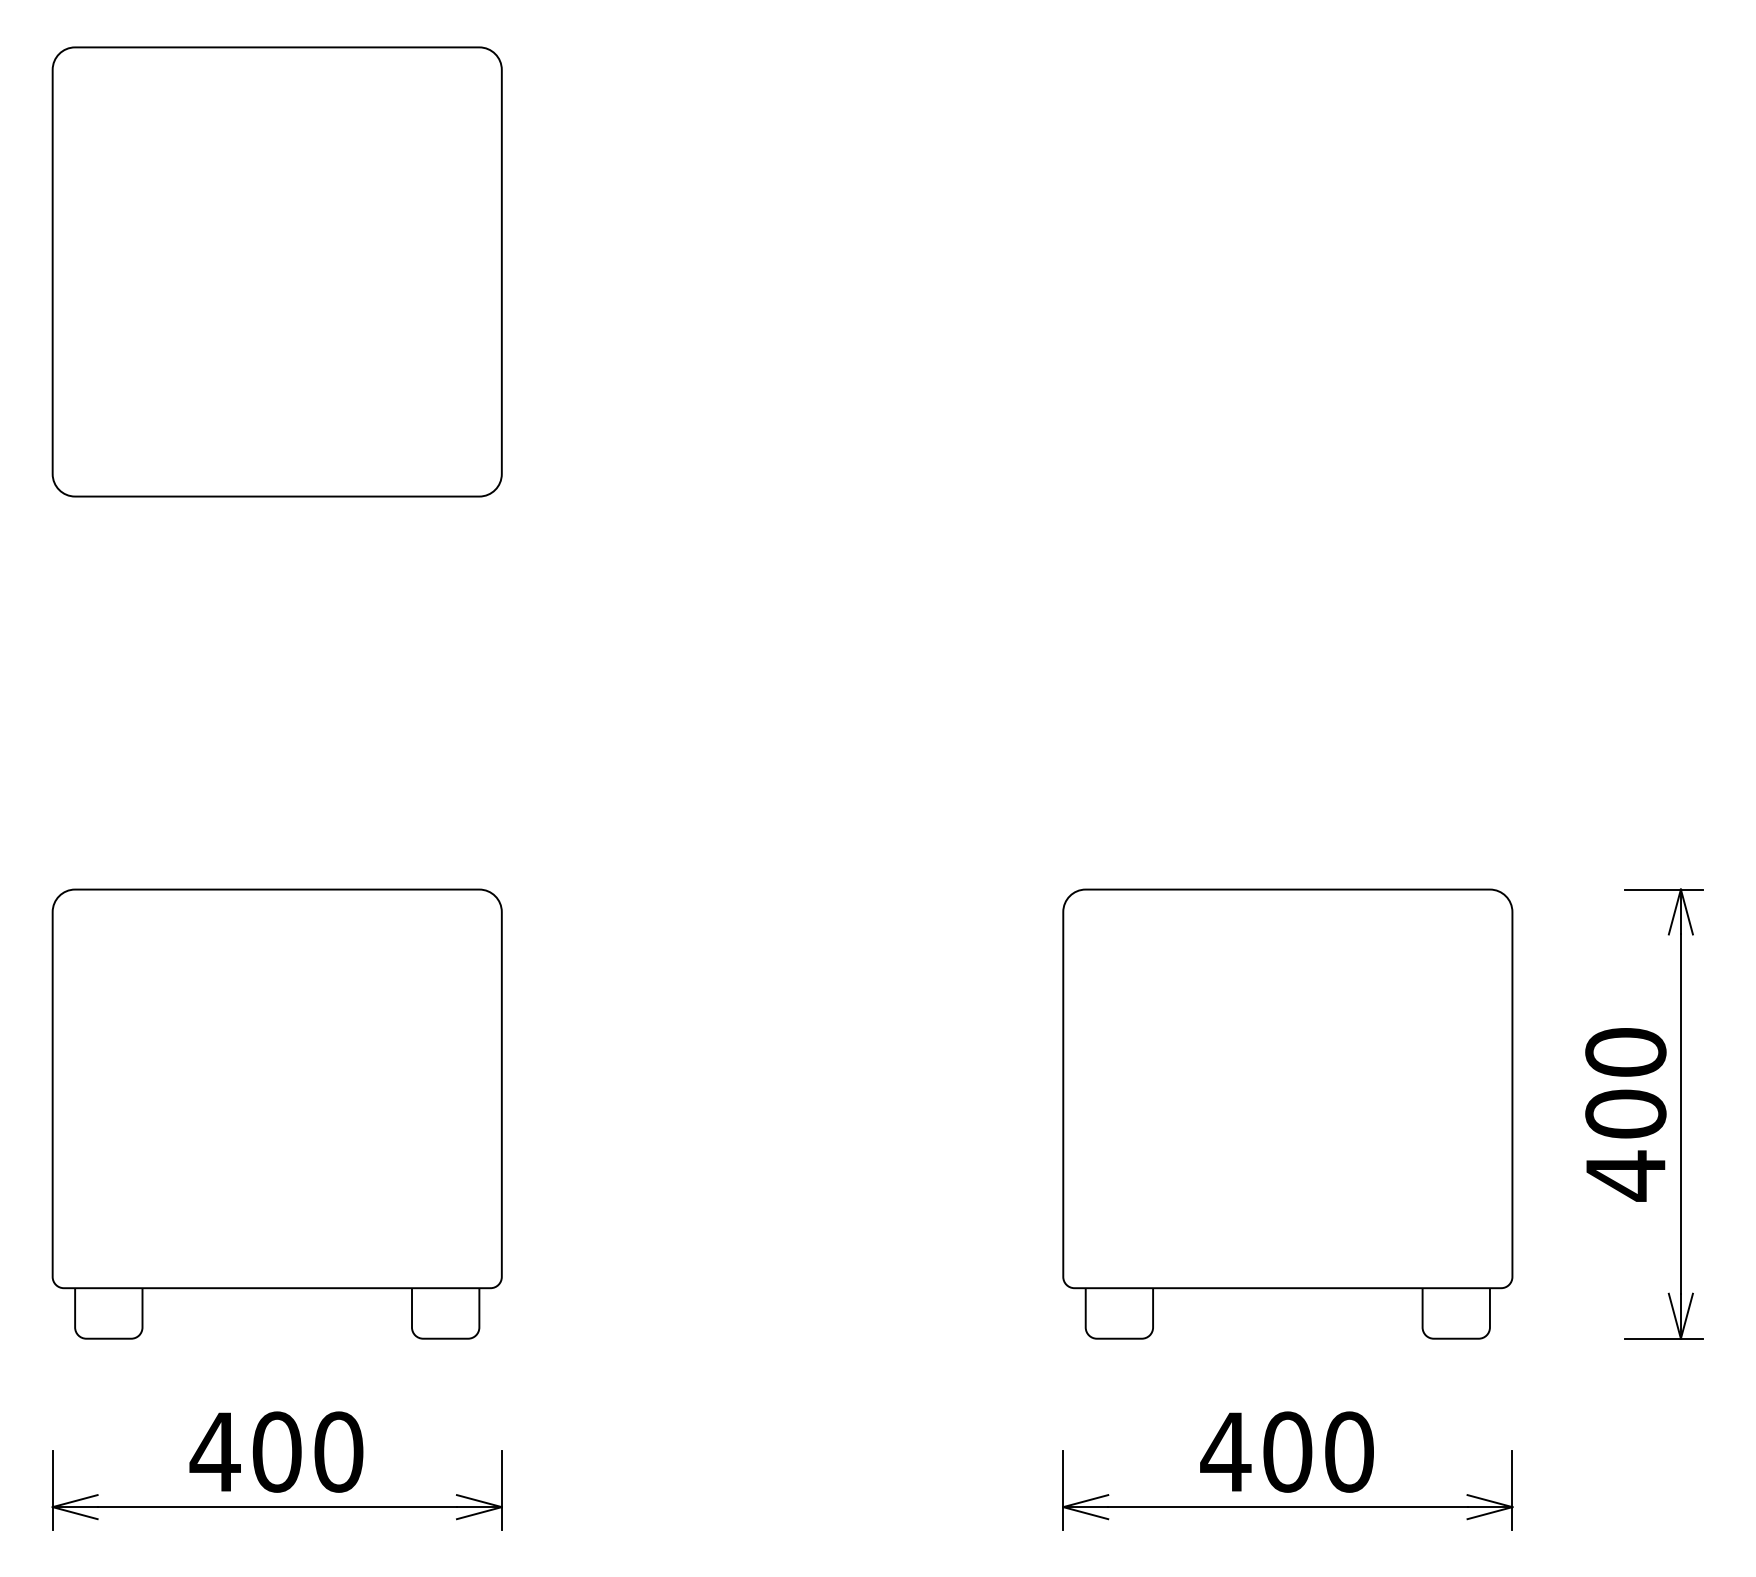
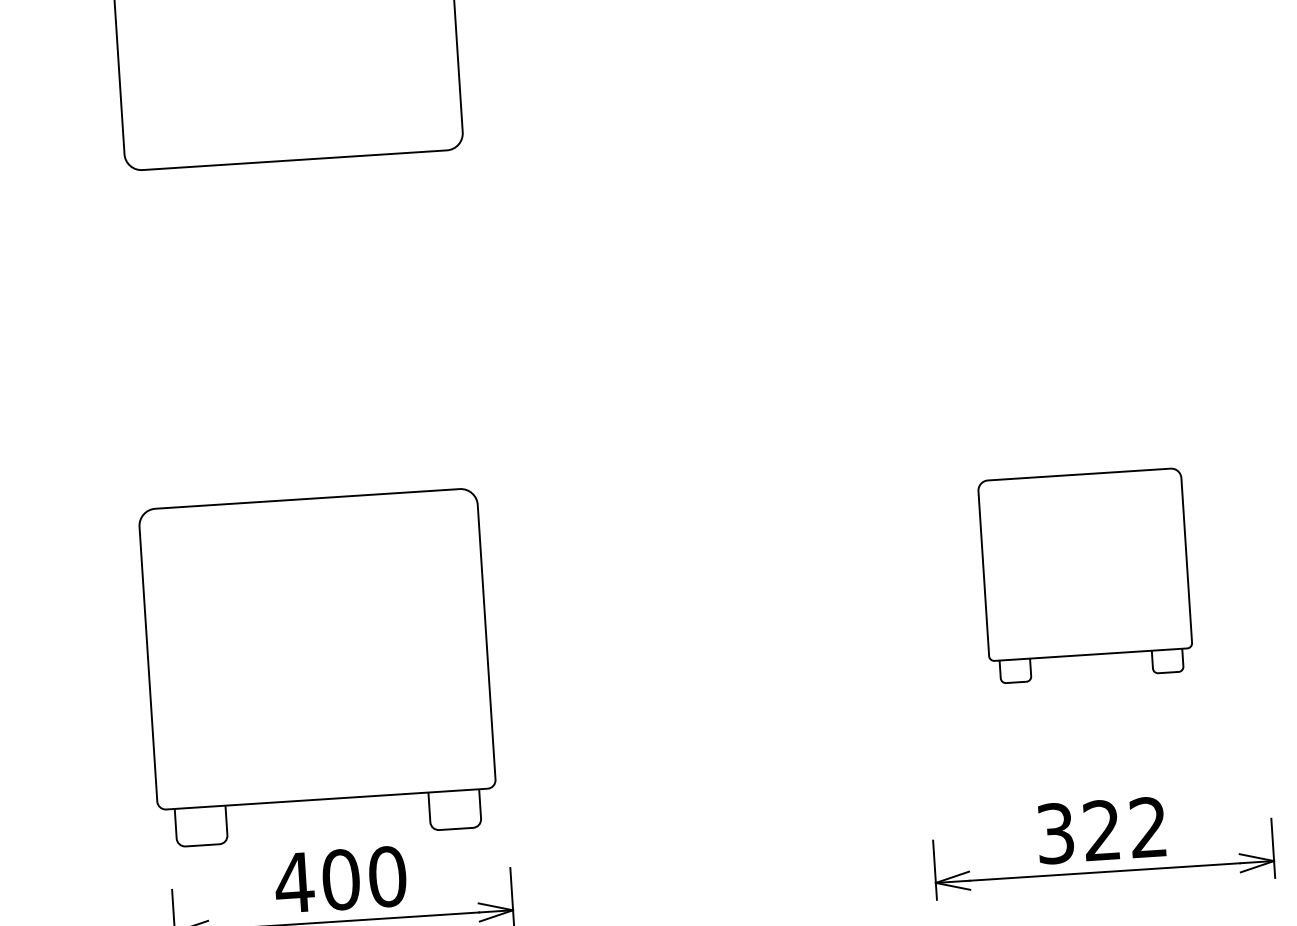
part: (276, 1113) -> (317, 667), moved
part: (1287, 1113) -> (1085, 575), size x0.6
text: (1286, 1451) -> (1101, 830), 400 -> 322

